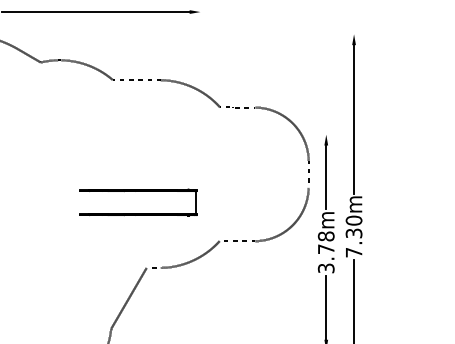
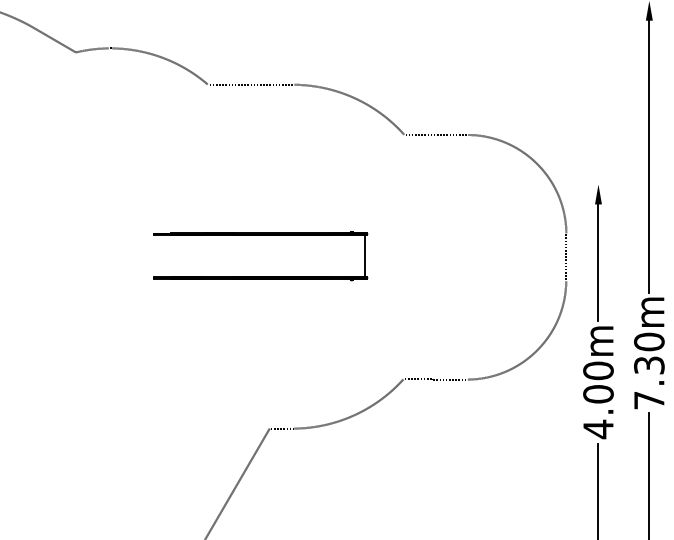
part: (138, 191) -> (260, 235), moved
text: (325, 252) -> (597, 400), 3.78m -> 4.00m

